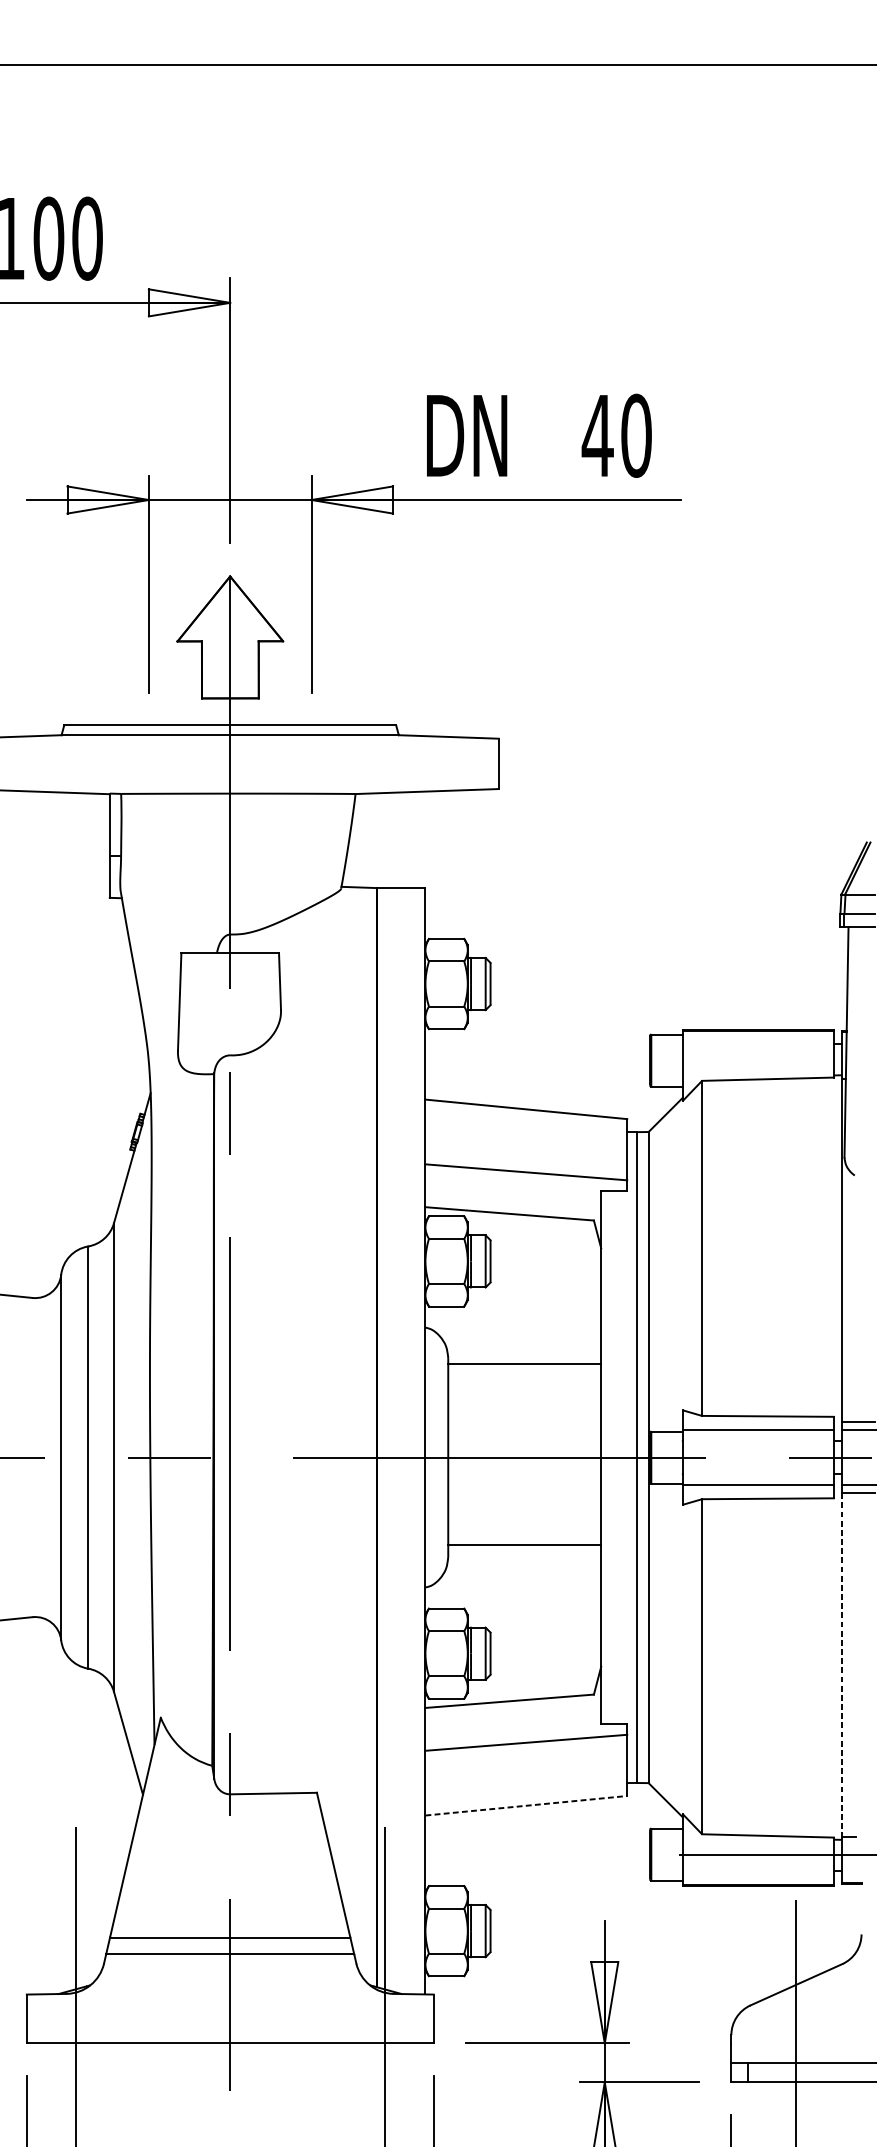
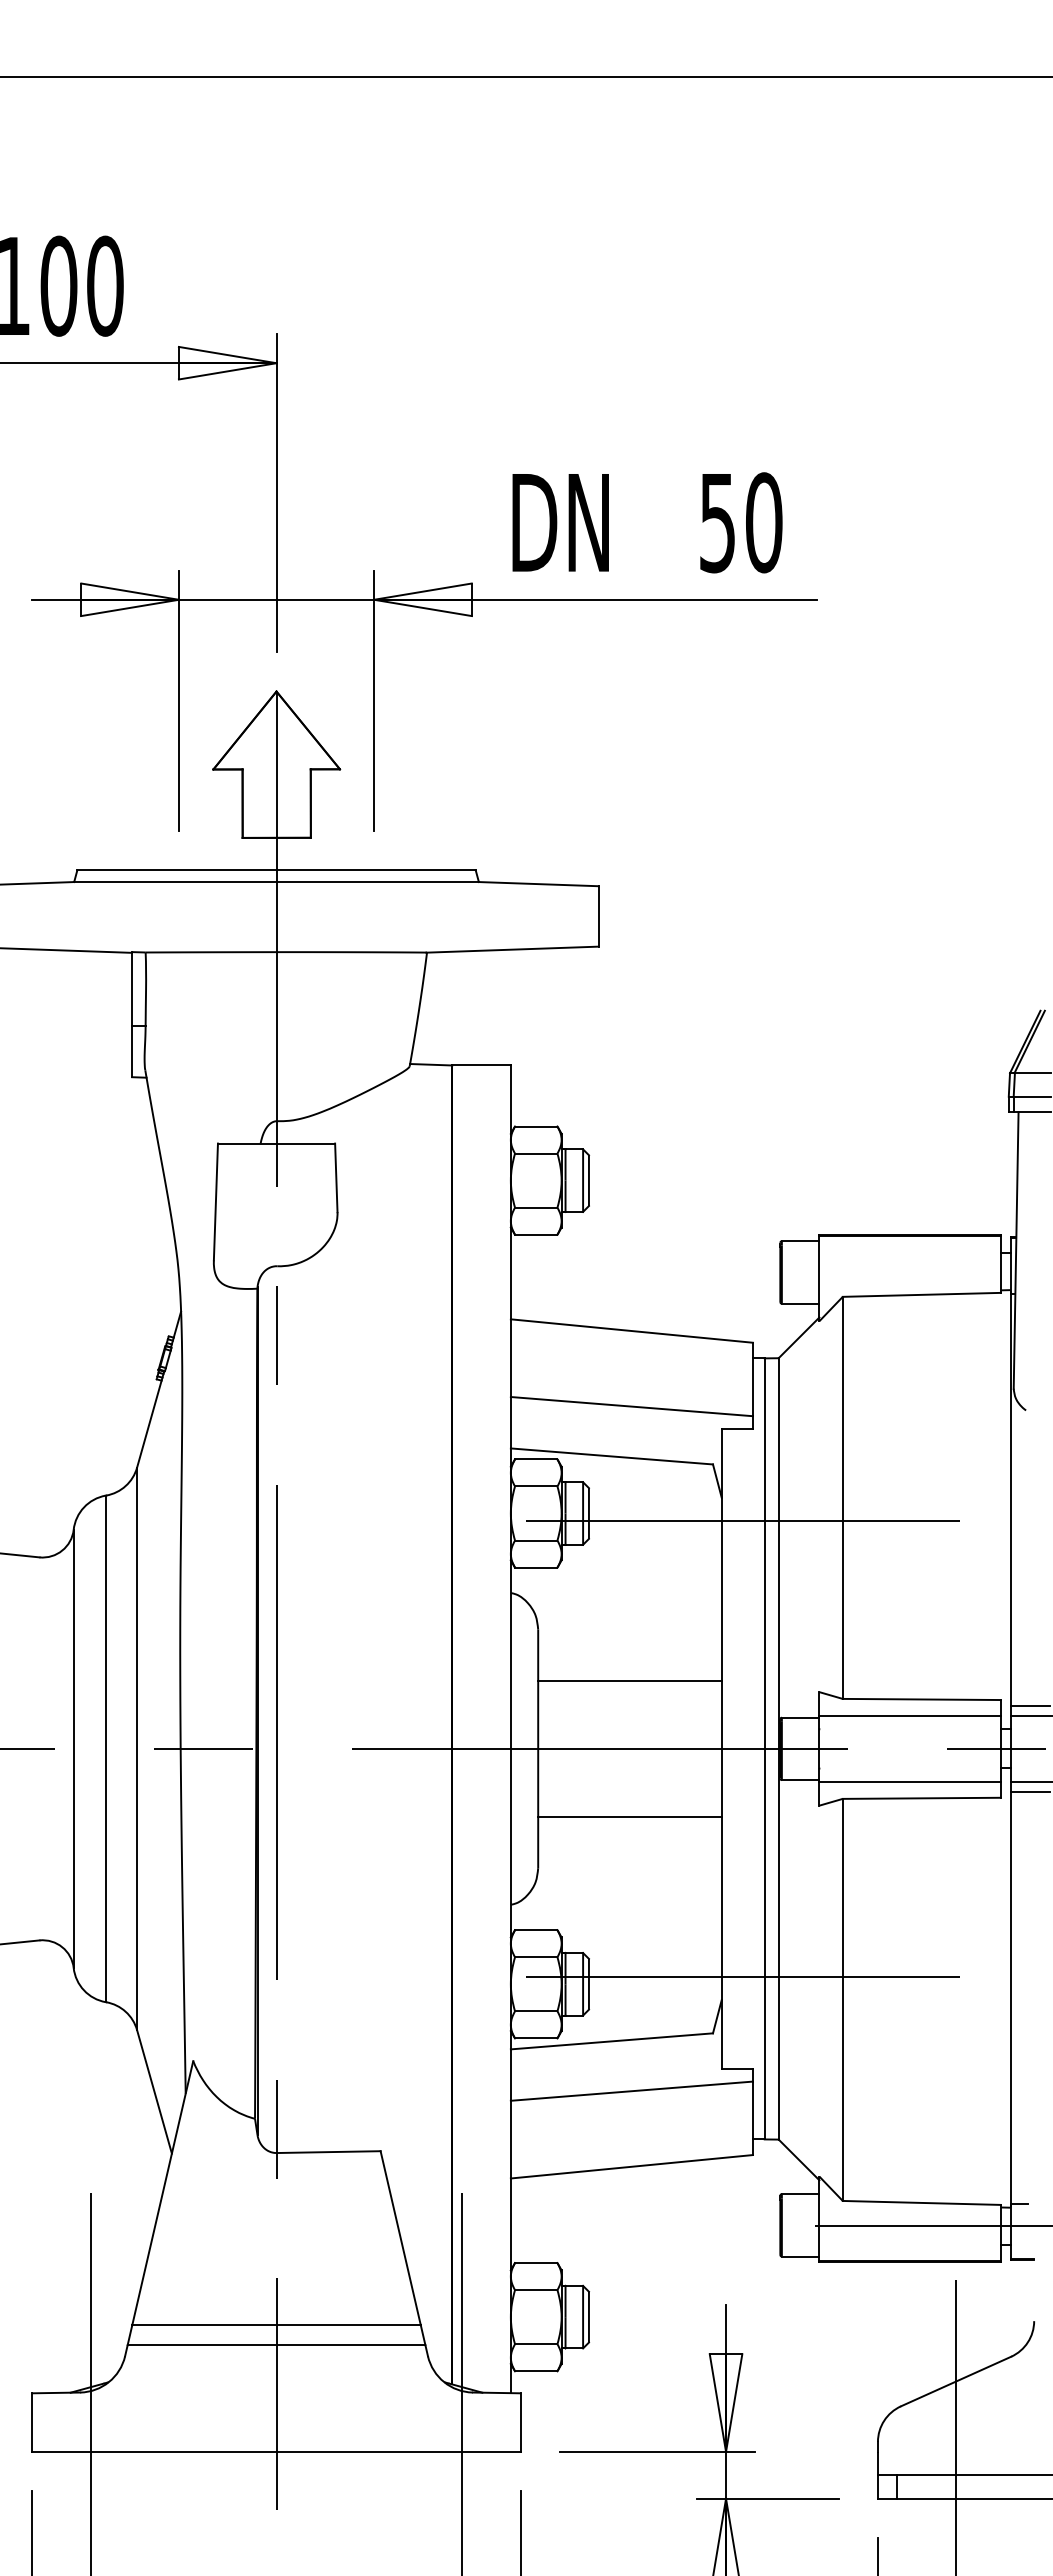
text: (597, 436) -> (717, 523), 40 -> 50
line: (618, 1268) -> (742, 1521), added
line: (524, 1363) -> (629, 1680), moved
line: (524, 1545) -> (629, 1817), moved
line: (618, 1647) -> (742, 1976), added
line: (841, 1665) -> (1010, 1998), dashed -> solid
line: (525, 1805) -> (631, 2166), dashed -> solid

